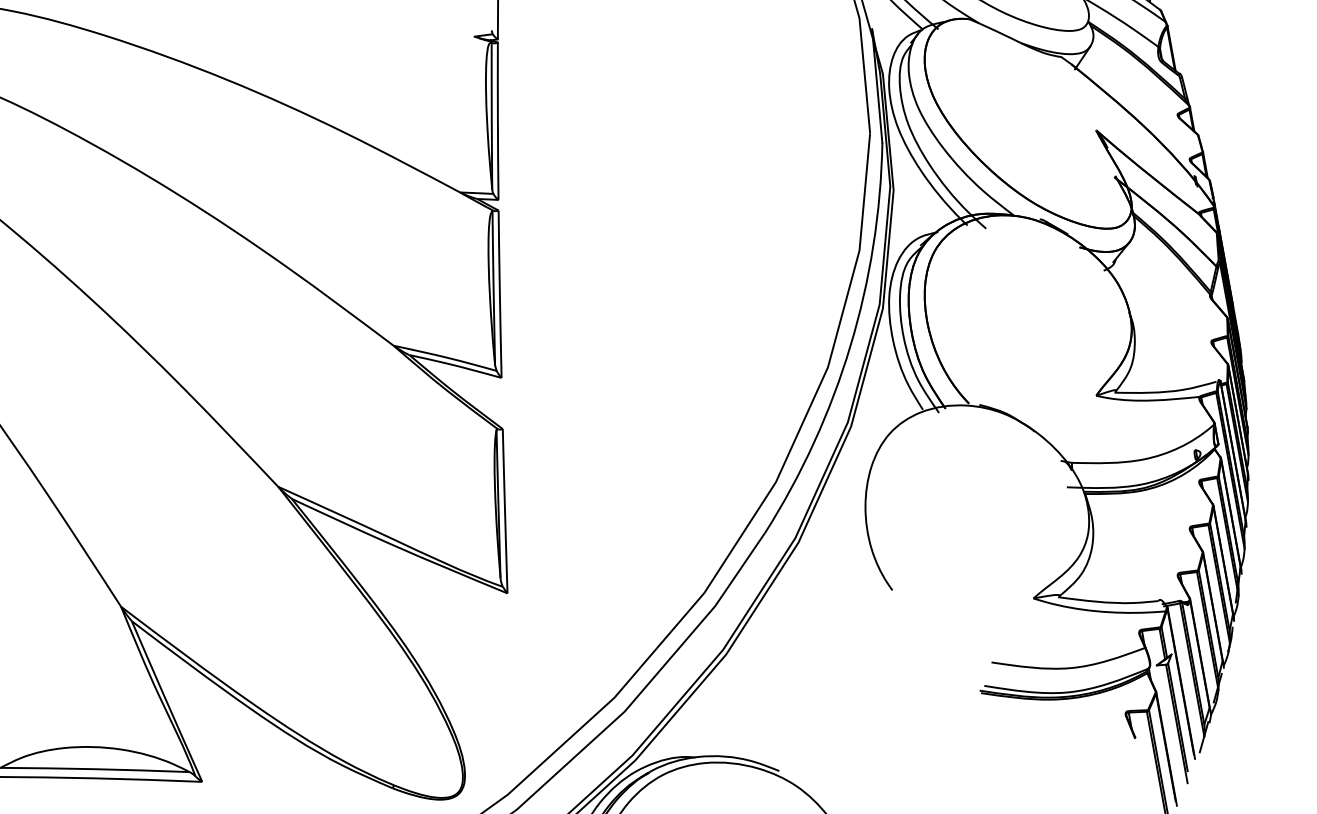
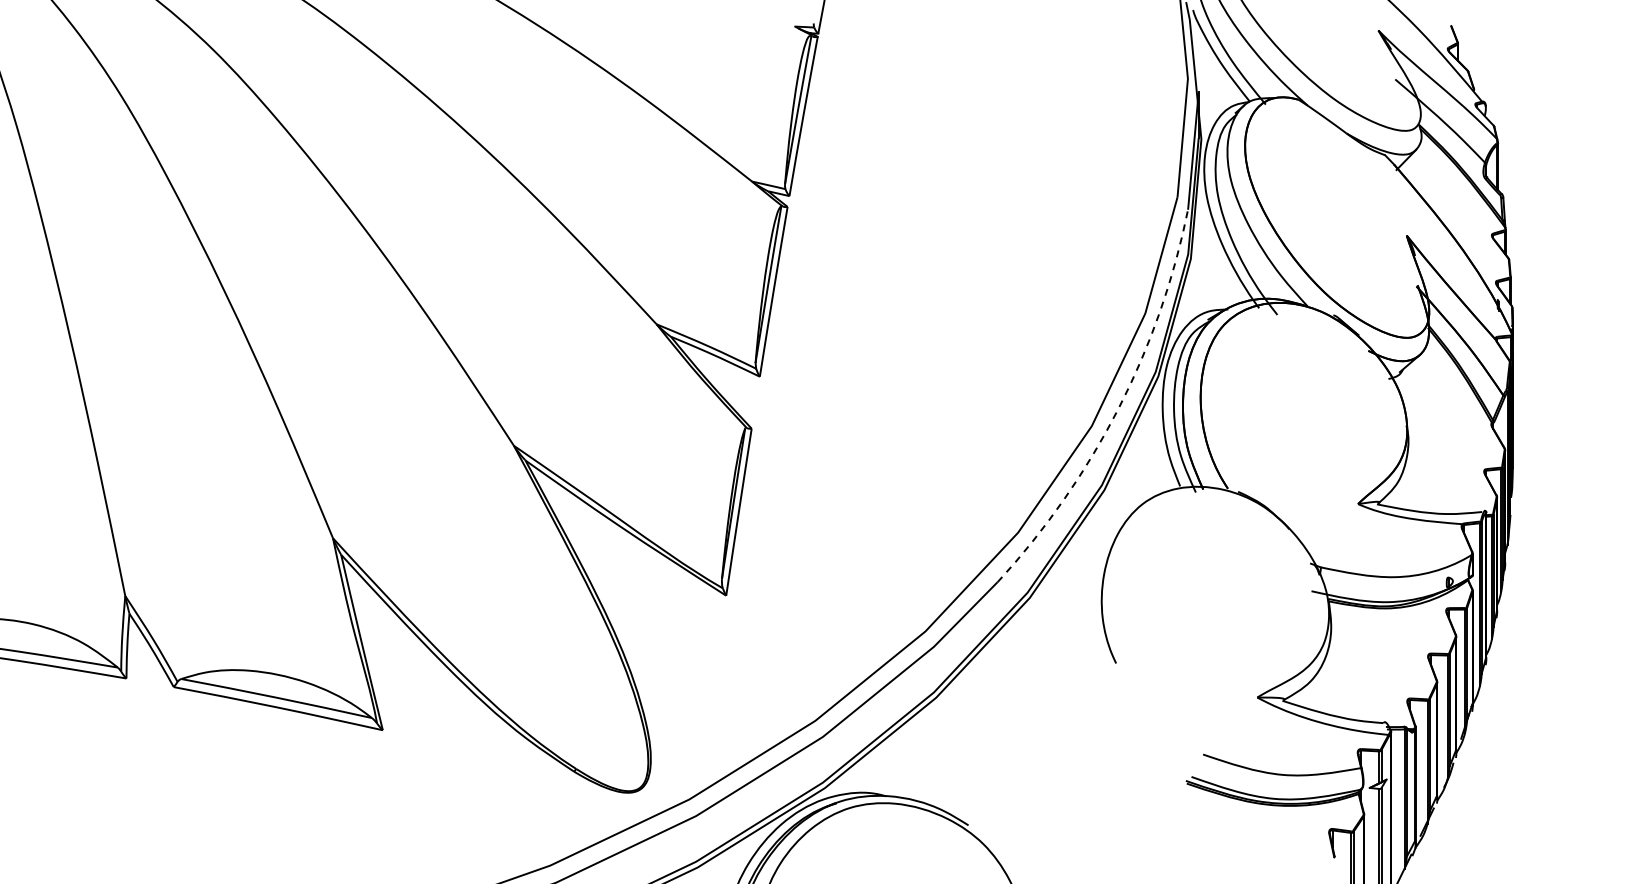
arc: (850, 345) -> (1118, 408), solid -> dashed

